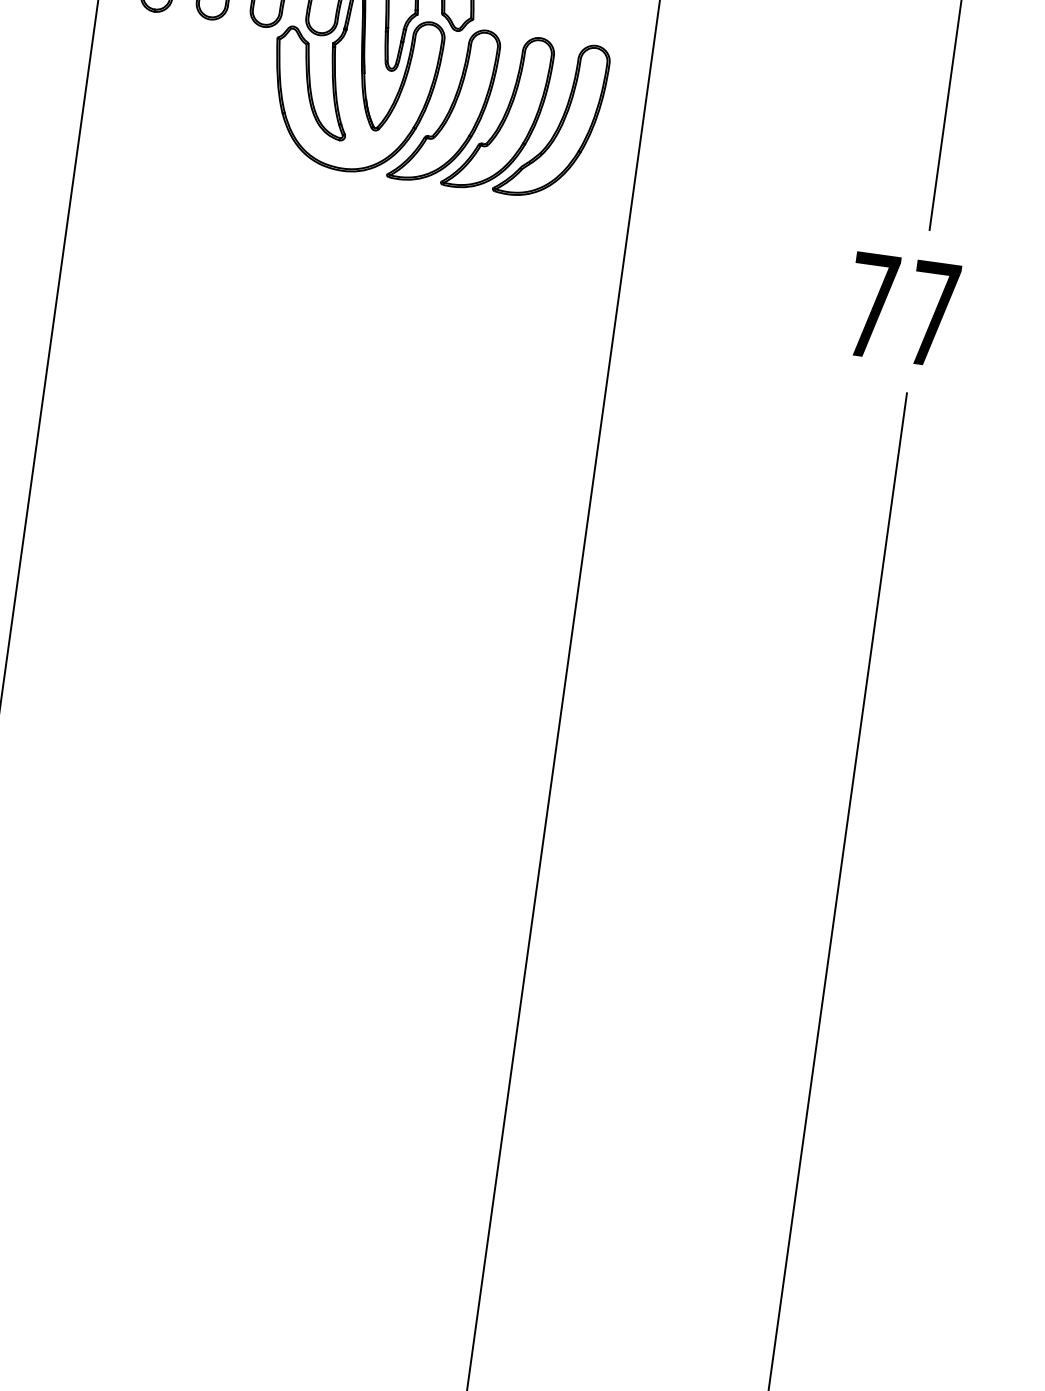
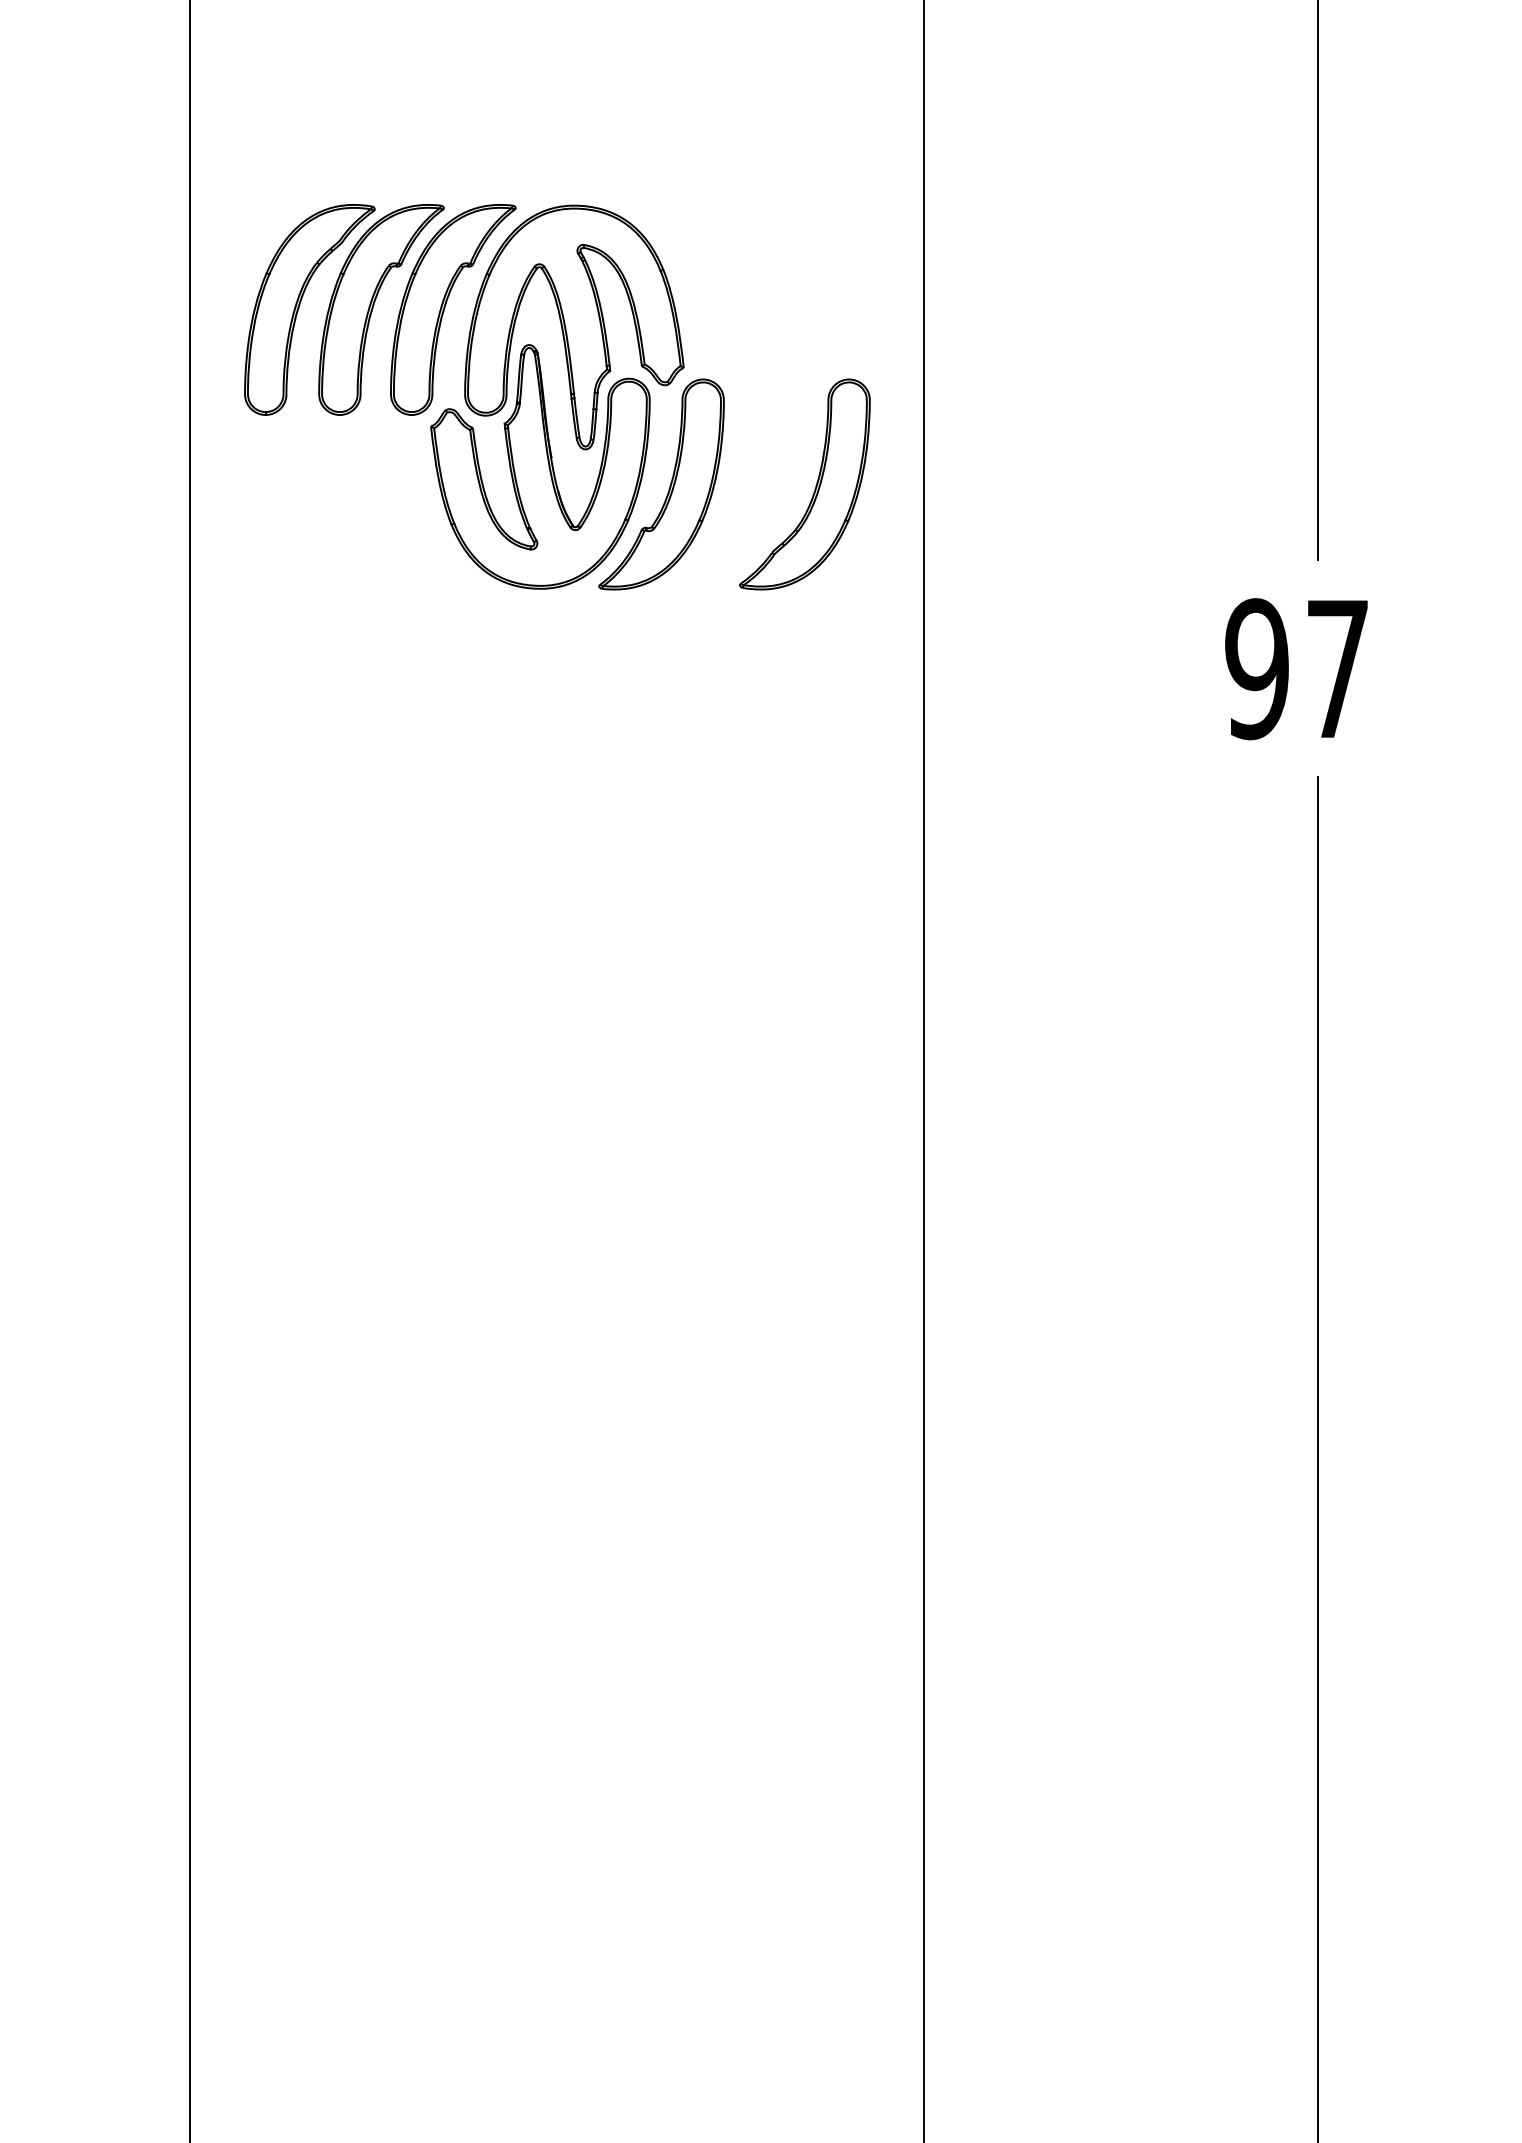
part: (504, 114) -> (741, 485), removed
text: (871, 305) -> (1256, 669), 77 -> 97

